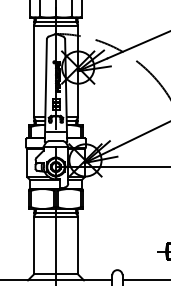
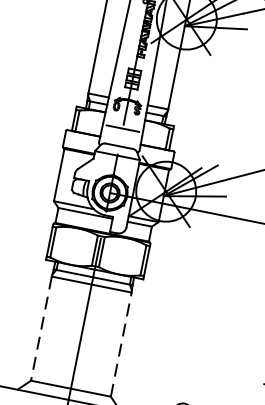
line: (34, 245) -> (42, 328), solid -> dashed
line: (77, 245) -> (120, 344), solid -> dashed

